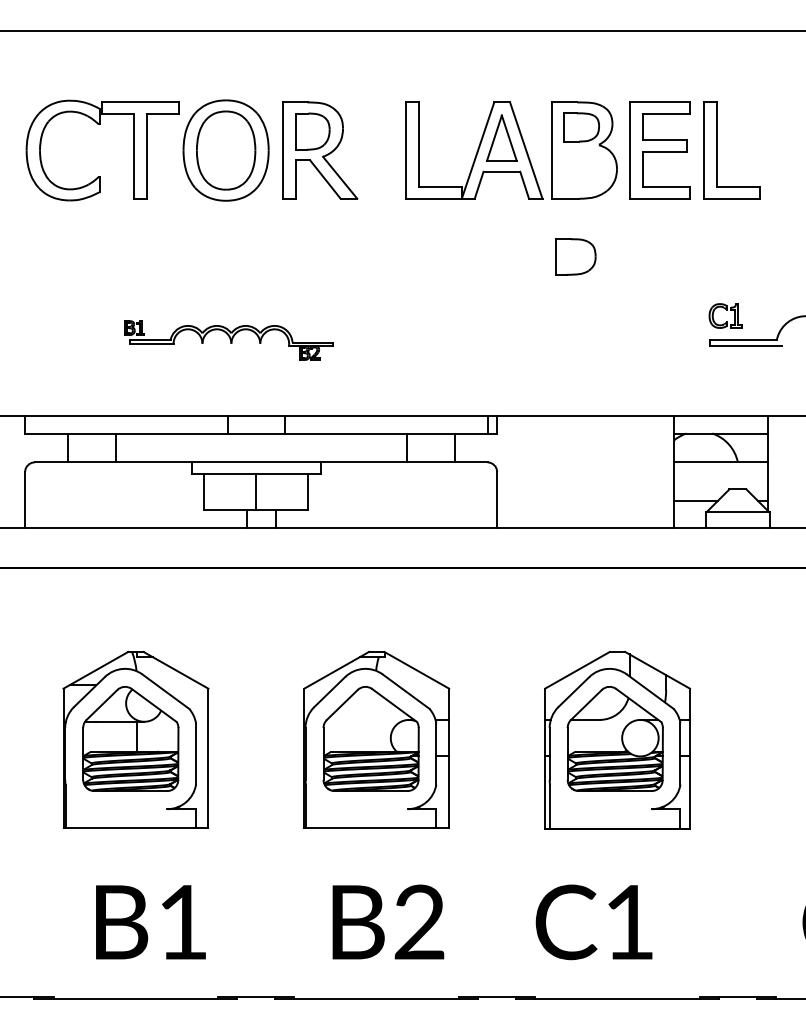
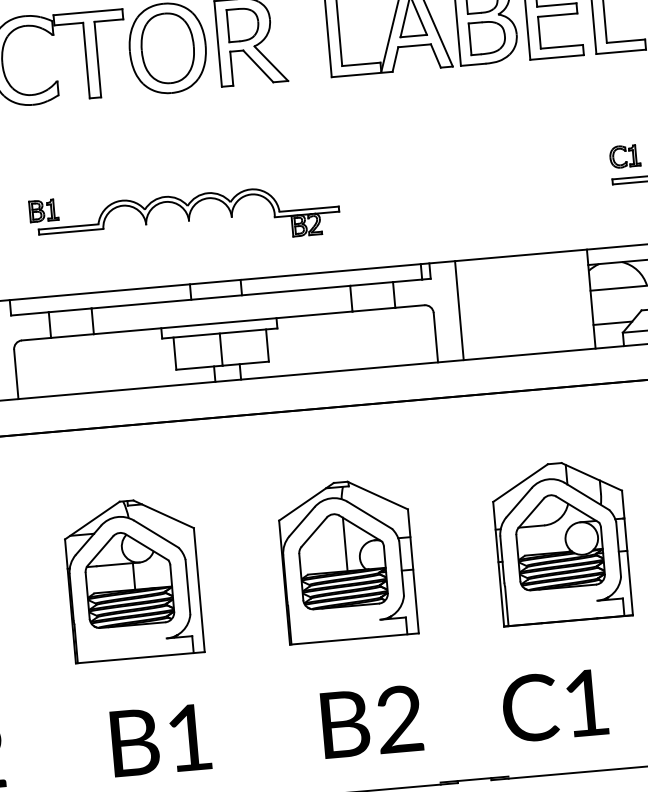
part: (575, 256) -> (486, 37), moved
part: (228, 340) -> (184, 217), size x1.67
line: (526, 471) -> (459, 310), added
line: (375, 721) -> (345, 544), added

